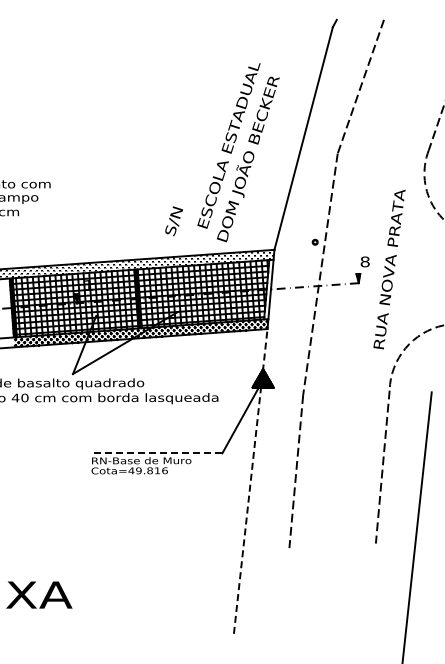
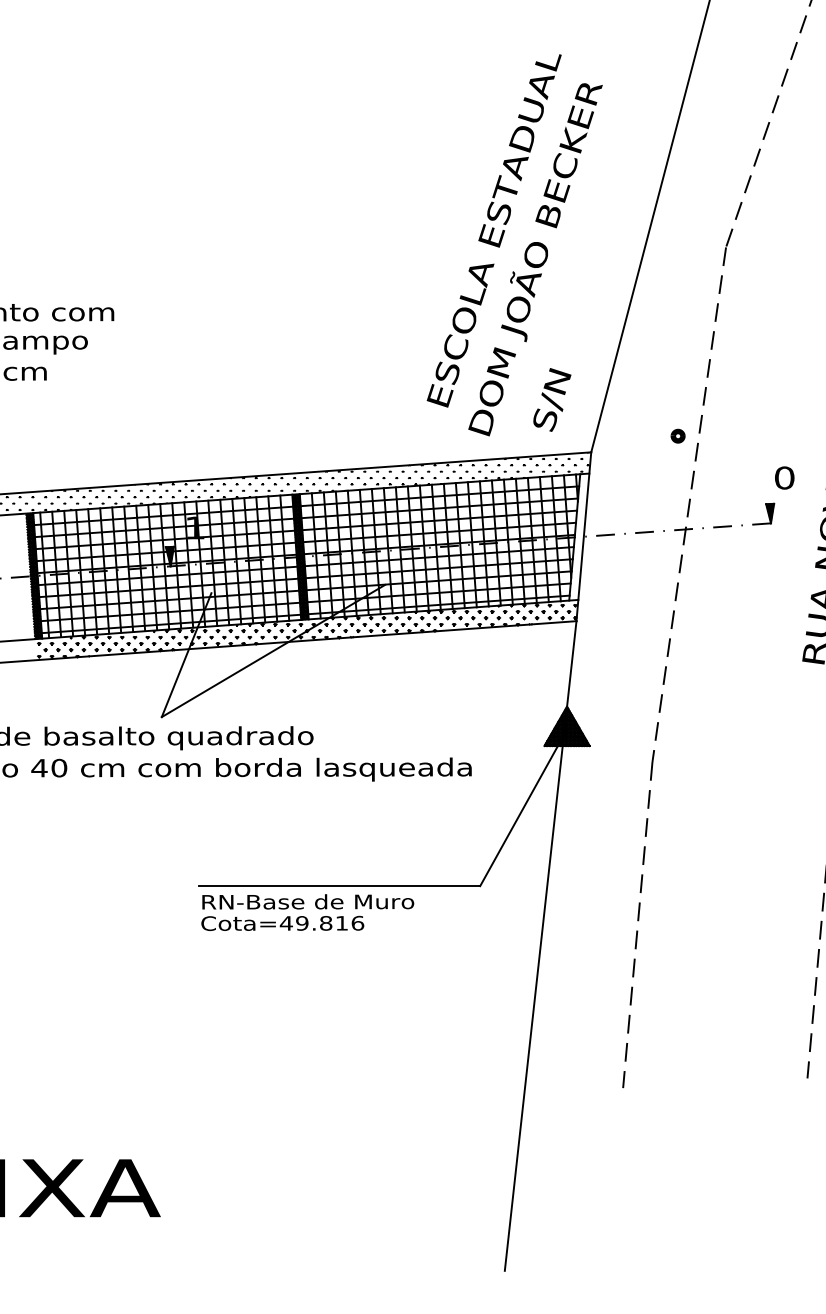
text: (173, 221) -> (550, 400), moved
text: (364, 261) -> (783, 477), 8 -> 0
line: (155, 453) -> (337, 886), dashed -> solid
line: (250, 480) -> (540, 944), dashed -> solid

